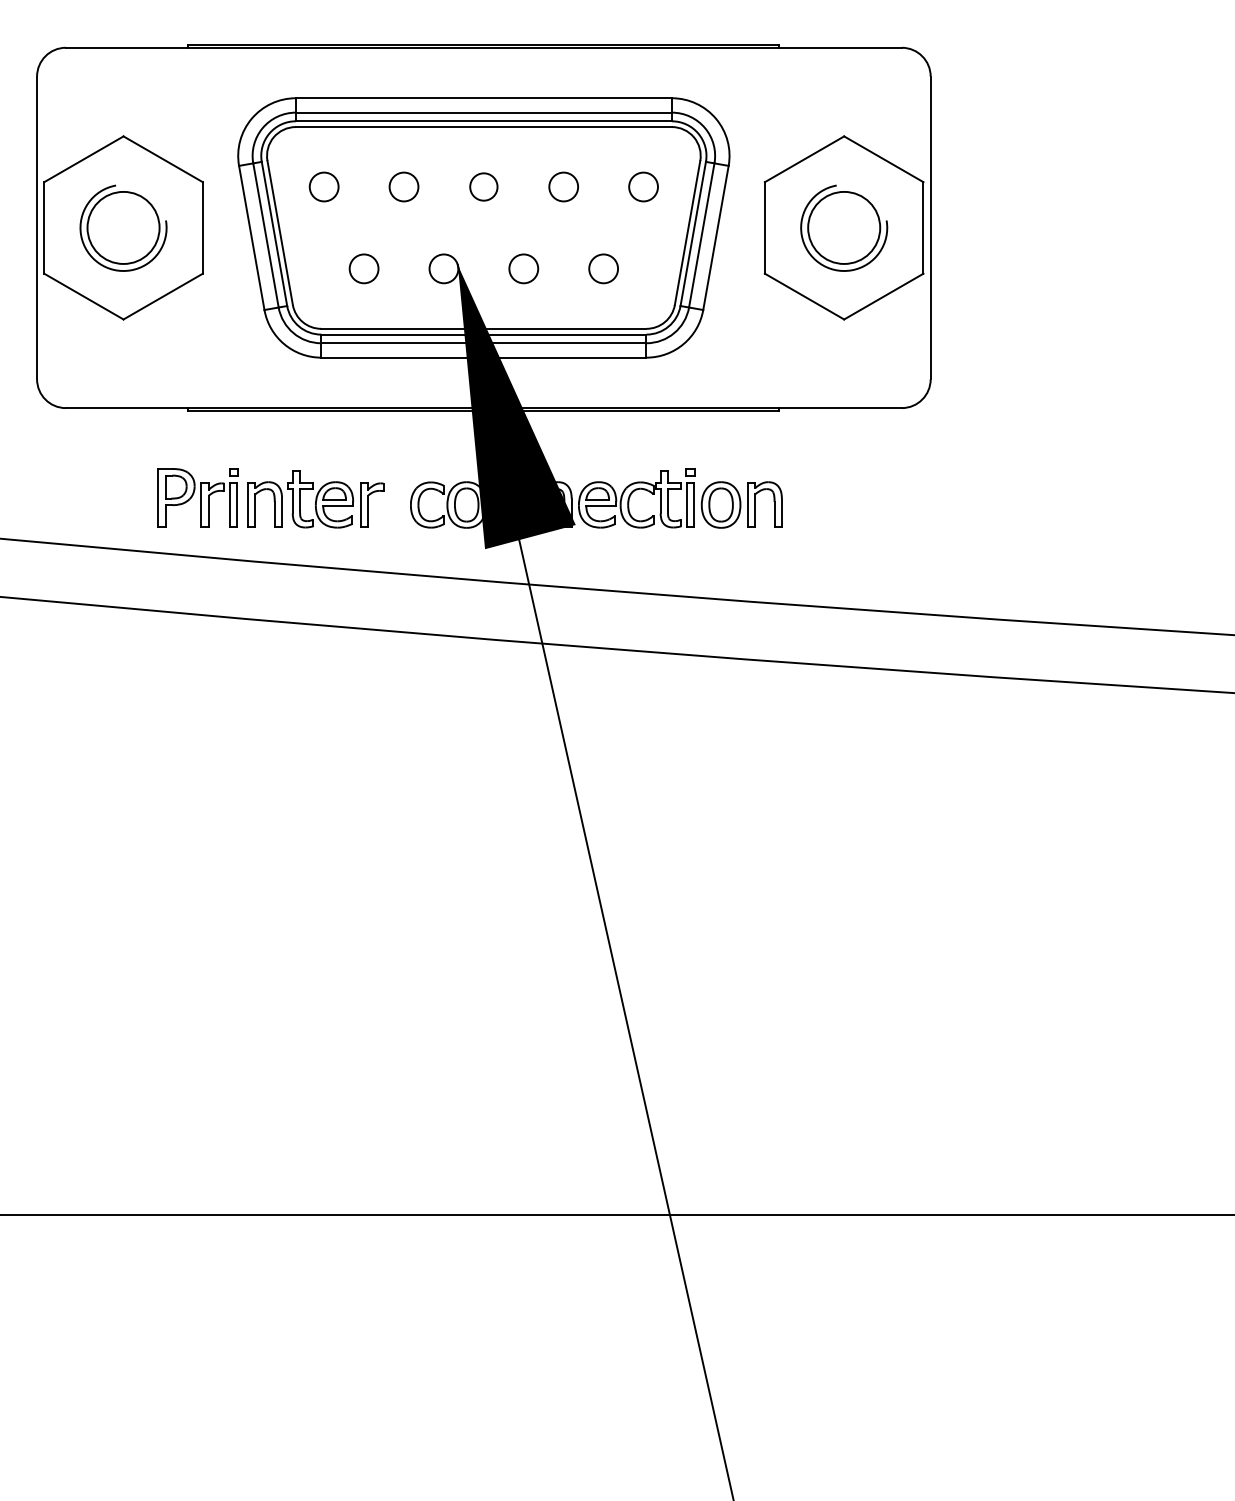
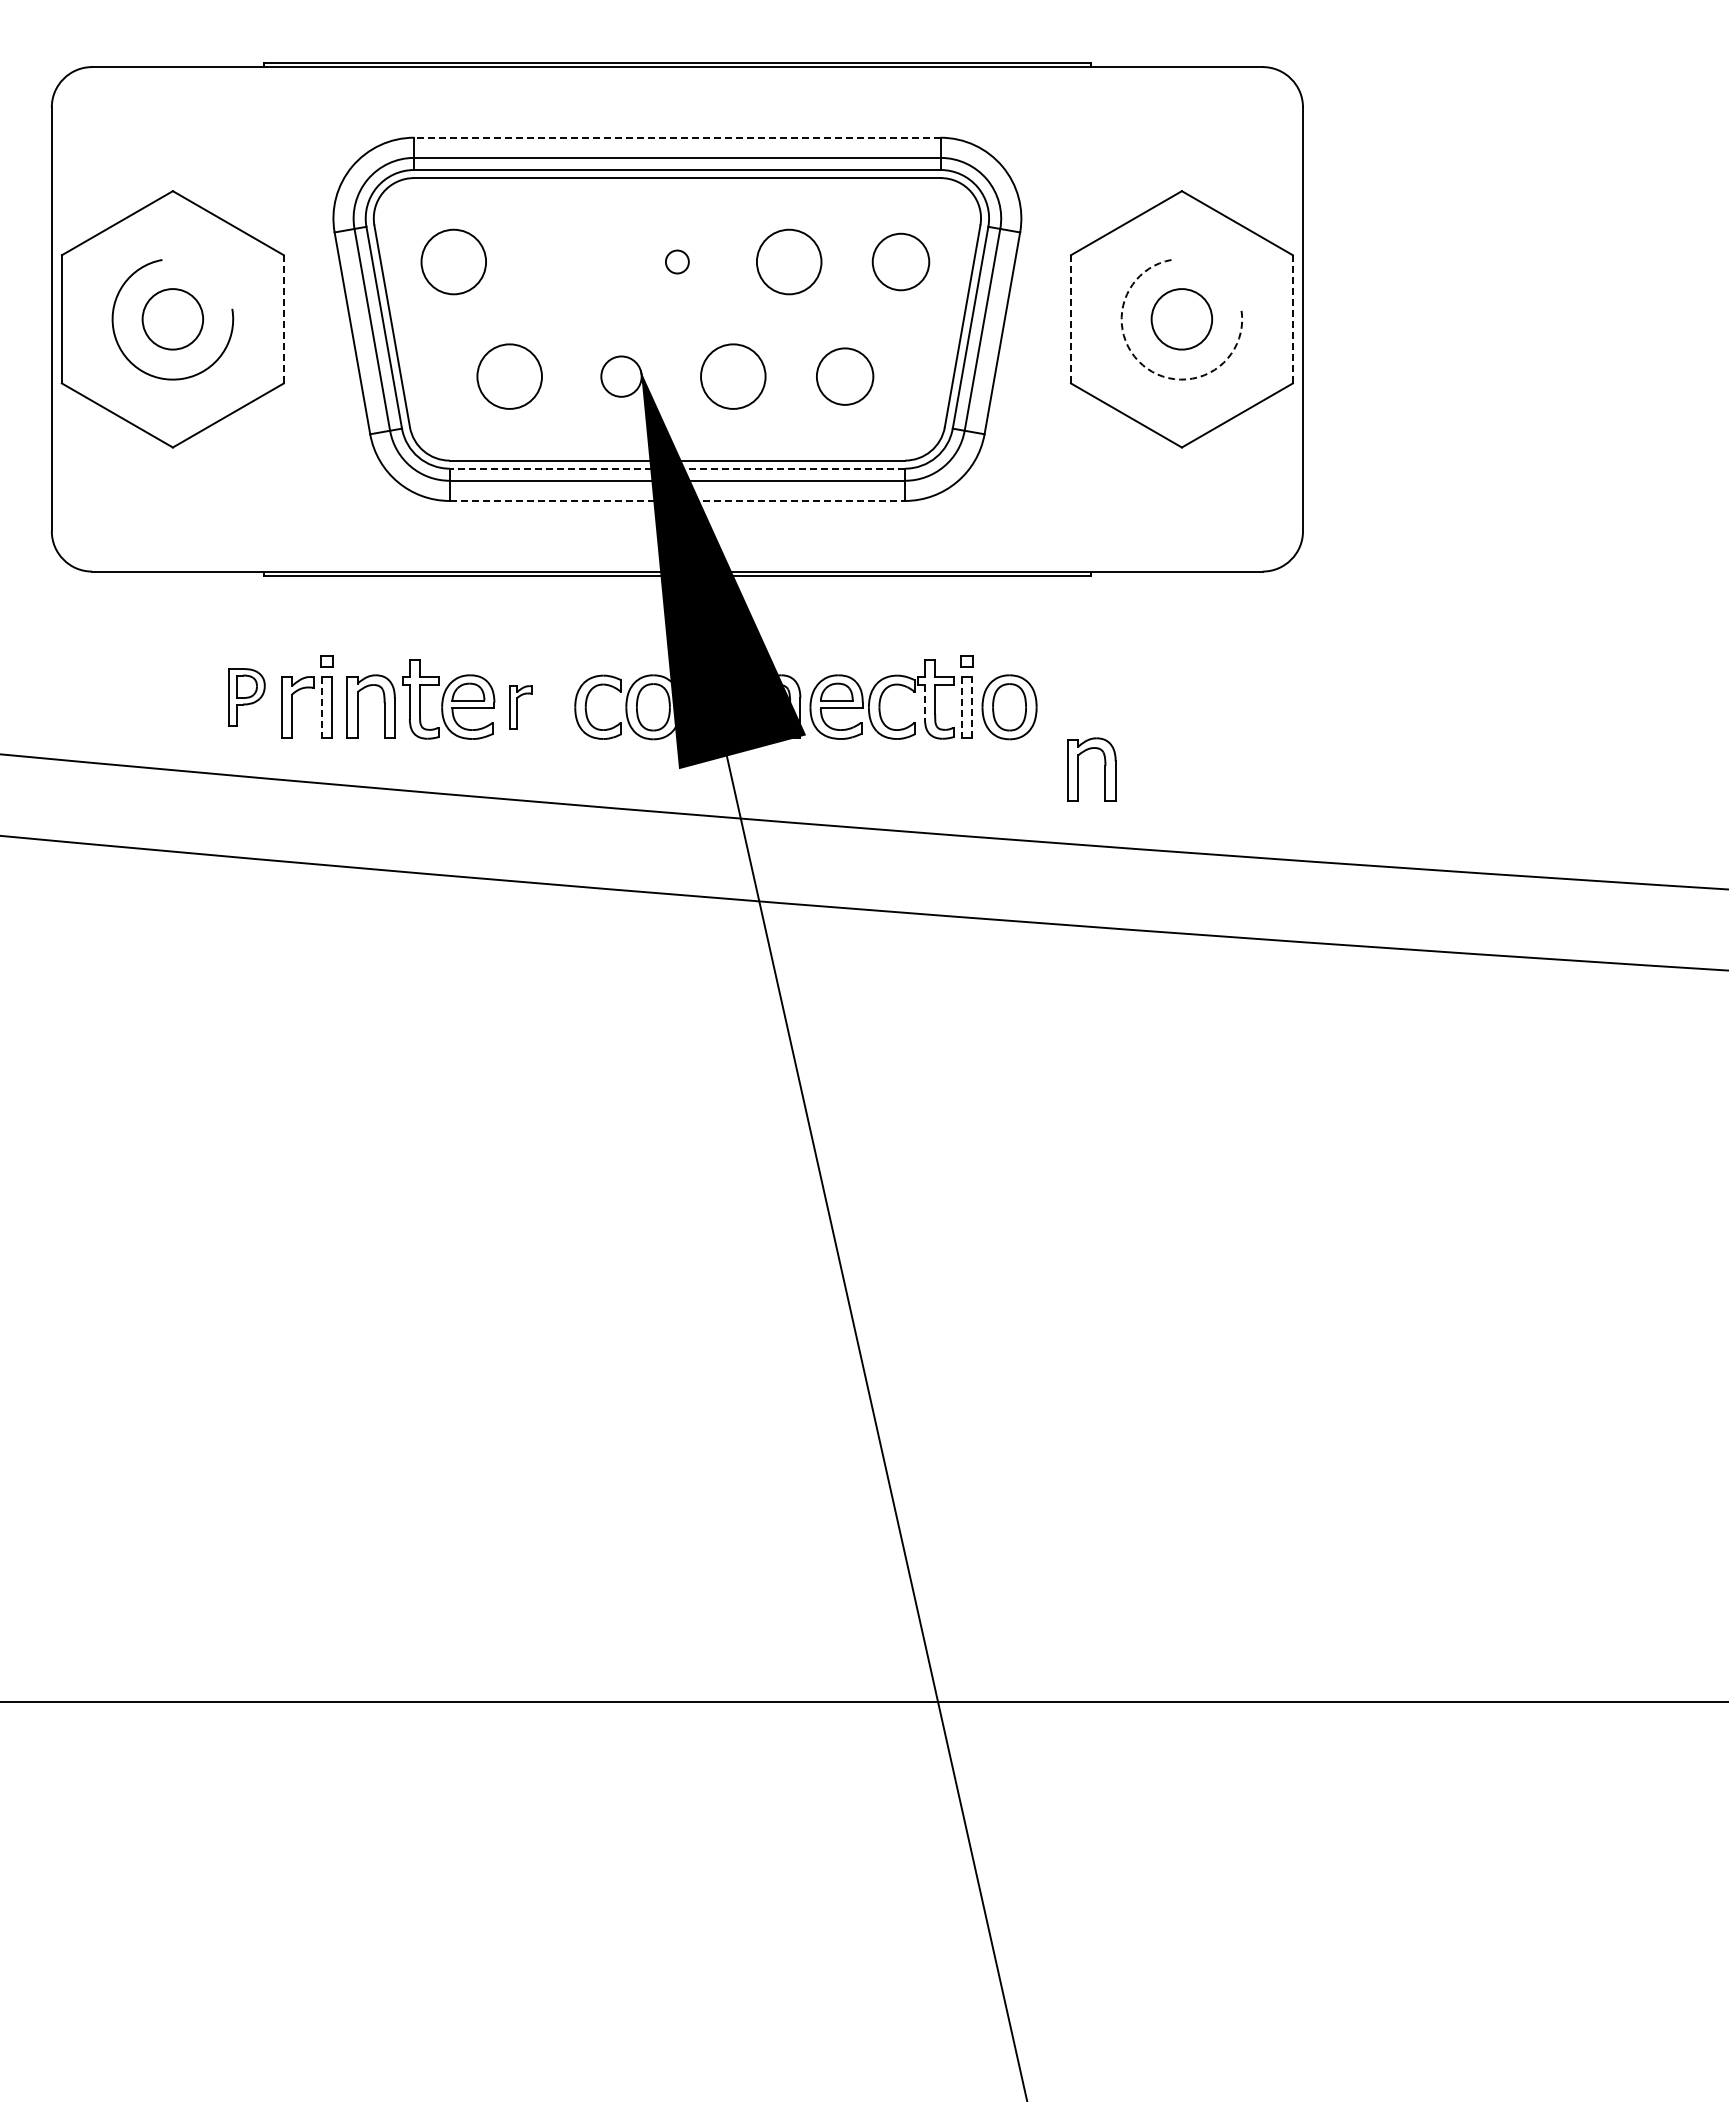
line: (483, 98) -> (676, 137), solid -> dashed
circle: (323, 186) -> (453, 261), size x1.6
circle: (483, 186) -> (677, 261), size x0.6
circle: (563, 186) -> (789, 261), size x1.6
circle: (643, 186) -> (900, 261), size x1.4
circle: (403, 187) -> (565, 262), removed
circle: (123, 227) -> (172, 318), size x0.6
line: (764, 227) -> (1070, 318), solid -> dashed
circle: (843, 227) -> (1181, 318), size x0.6
line: (202, 228) -> (283, 319), solid -> dashed
line: (923, 228) -> (1292, 319), solid -> dashed
arc: (819, 263) -> (1147, 368), solid -> dashed
circle: (363, 268) -> (509, 376), size x1.6
circle: (523, 268) -> (733, 376), size x1.6
circle: (603, 268) -> (844, 376), size x1.4
line: (483, 334) -> (677, 468), solid -> dashed
line: (483, 357) -> (677, 500), solid -> dashed
part: (176, 498) -> (246, 697), size x0.7
line: (660, 501) -> (924, 702), solid -> dashed
line: (693, 504) -> (971, 706), solid -> dashed
part: (755, 504) -> (1078, 769), moved
line: (230, 505) -> (322, 707), solid -> dashed
part: (371, 505) -> (520, 707), size x0.7
line: (686, 505) -> (961, 707), solid -> dashed

